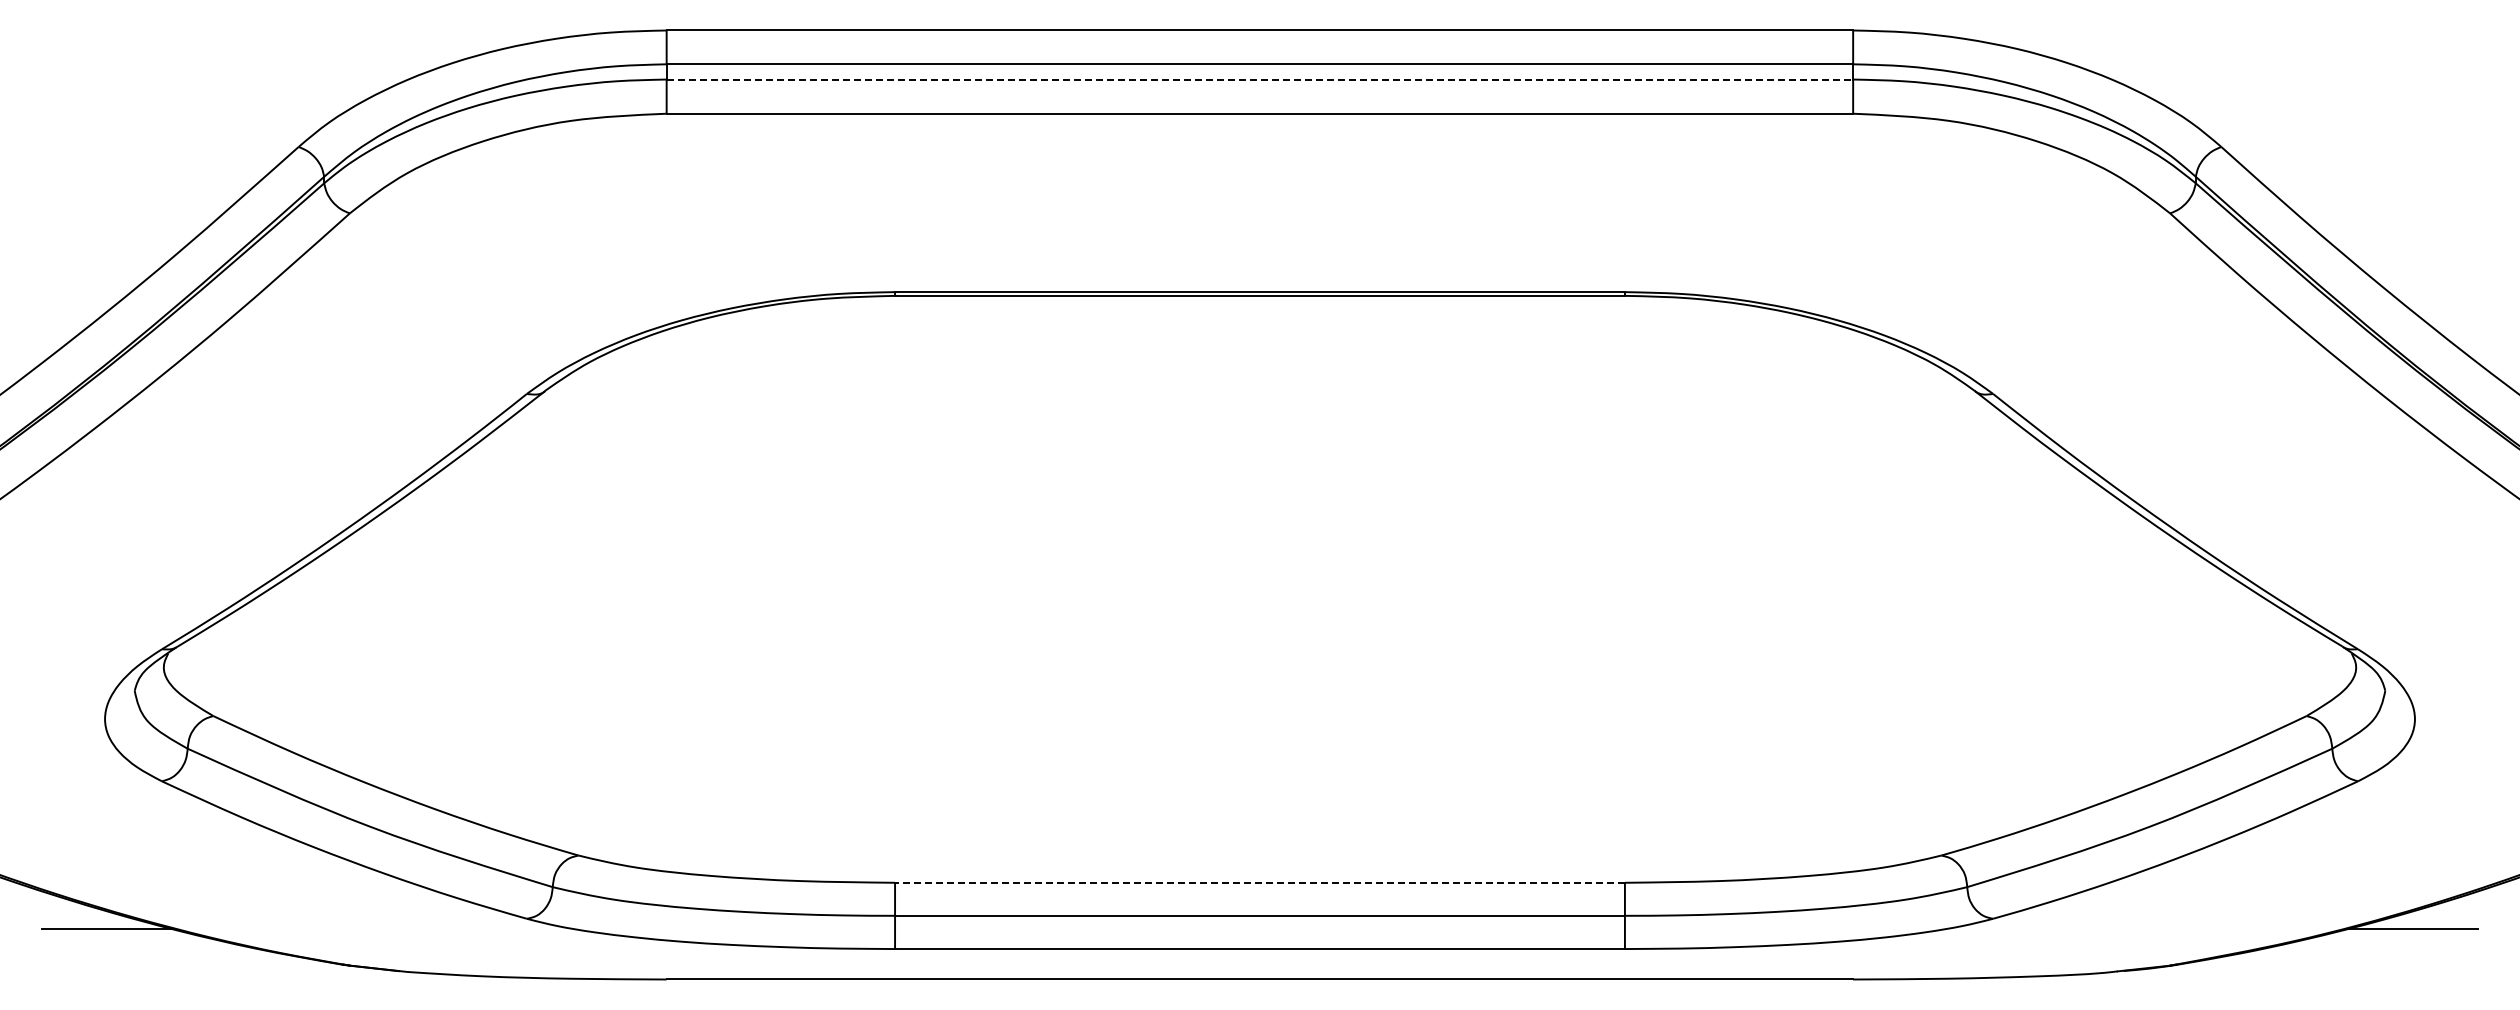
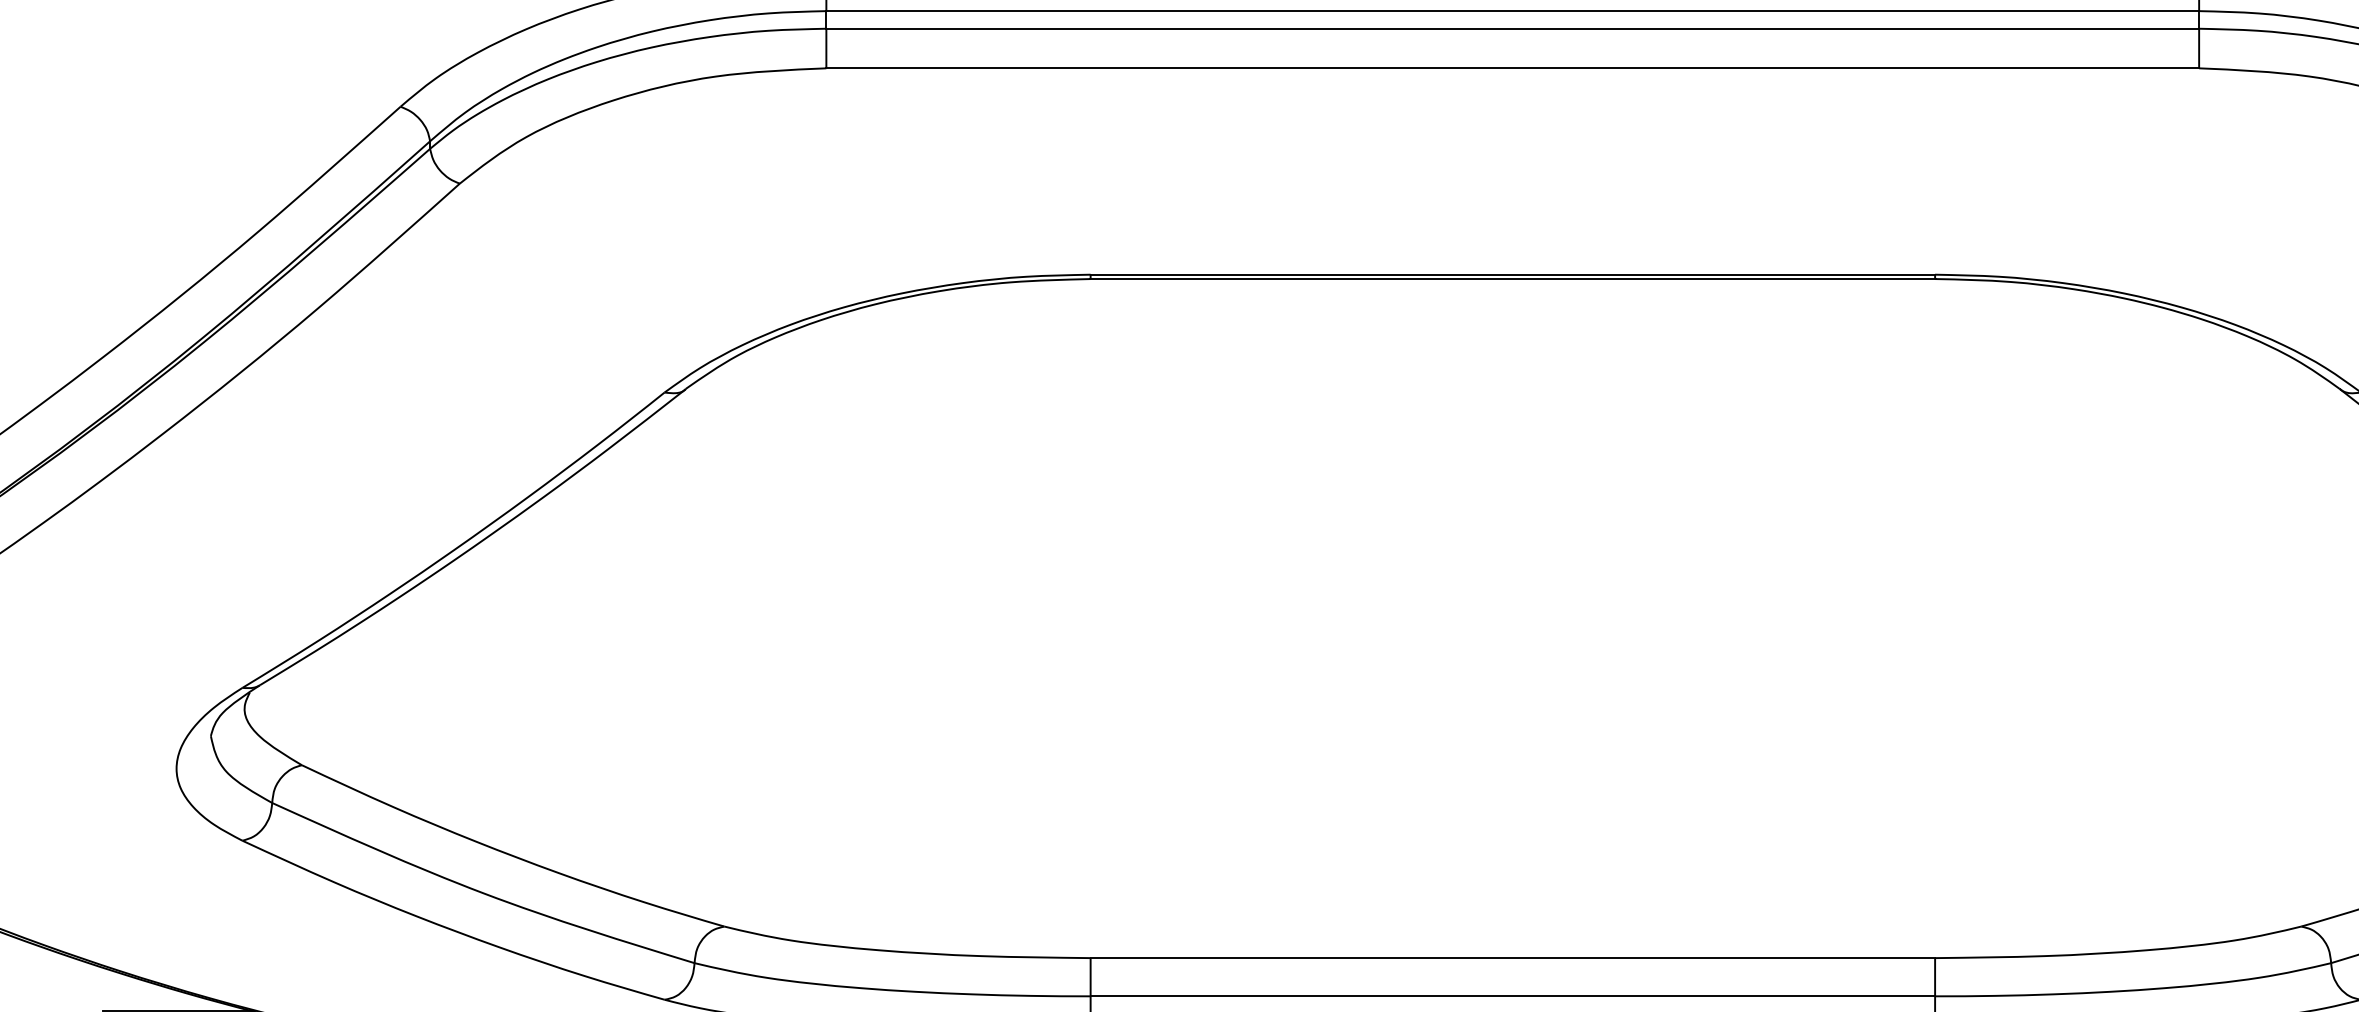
line: (1260, 79) -> (1513, 28), dashed -> solid
line: (1260, 882) -> (1513, 957), dashed -> solid

